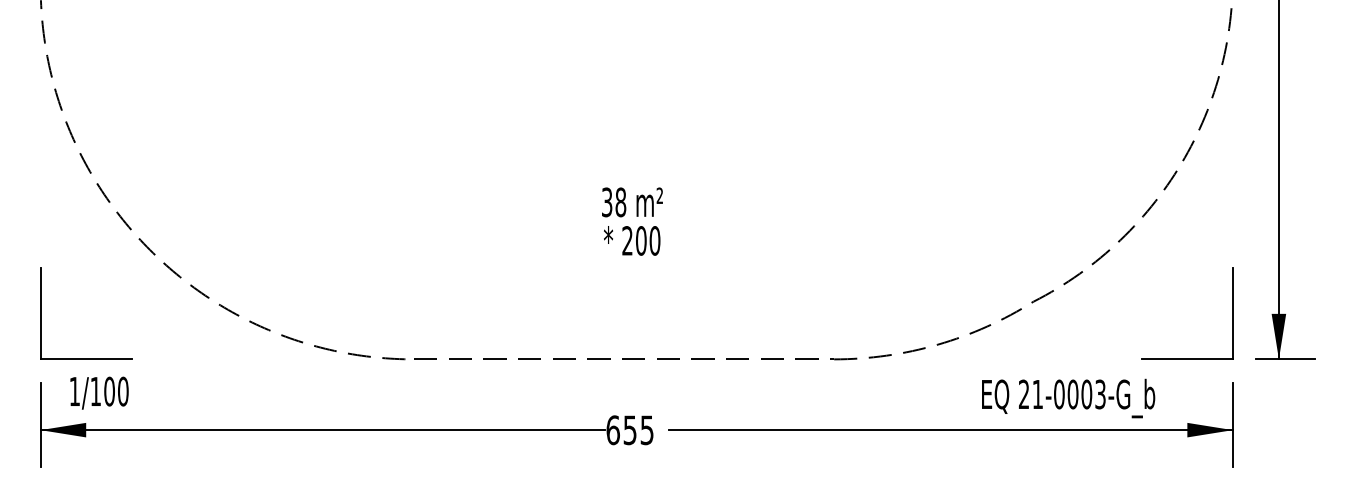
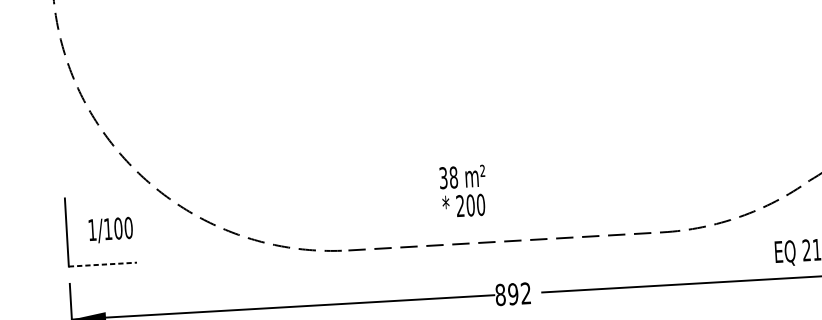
text: (632, 221) -> (463, 191), moved
line: (86, 359) -> (103, 264), solid -> dashed
text: (99, 392) -> (110, 229), moved
text: (629, 430) -> (512, 294), 655 -> 892

